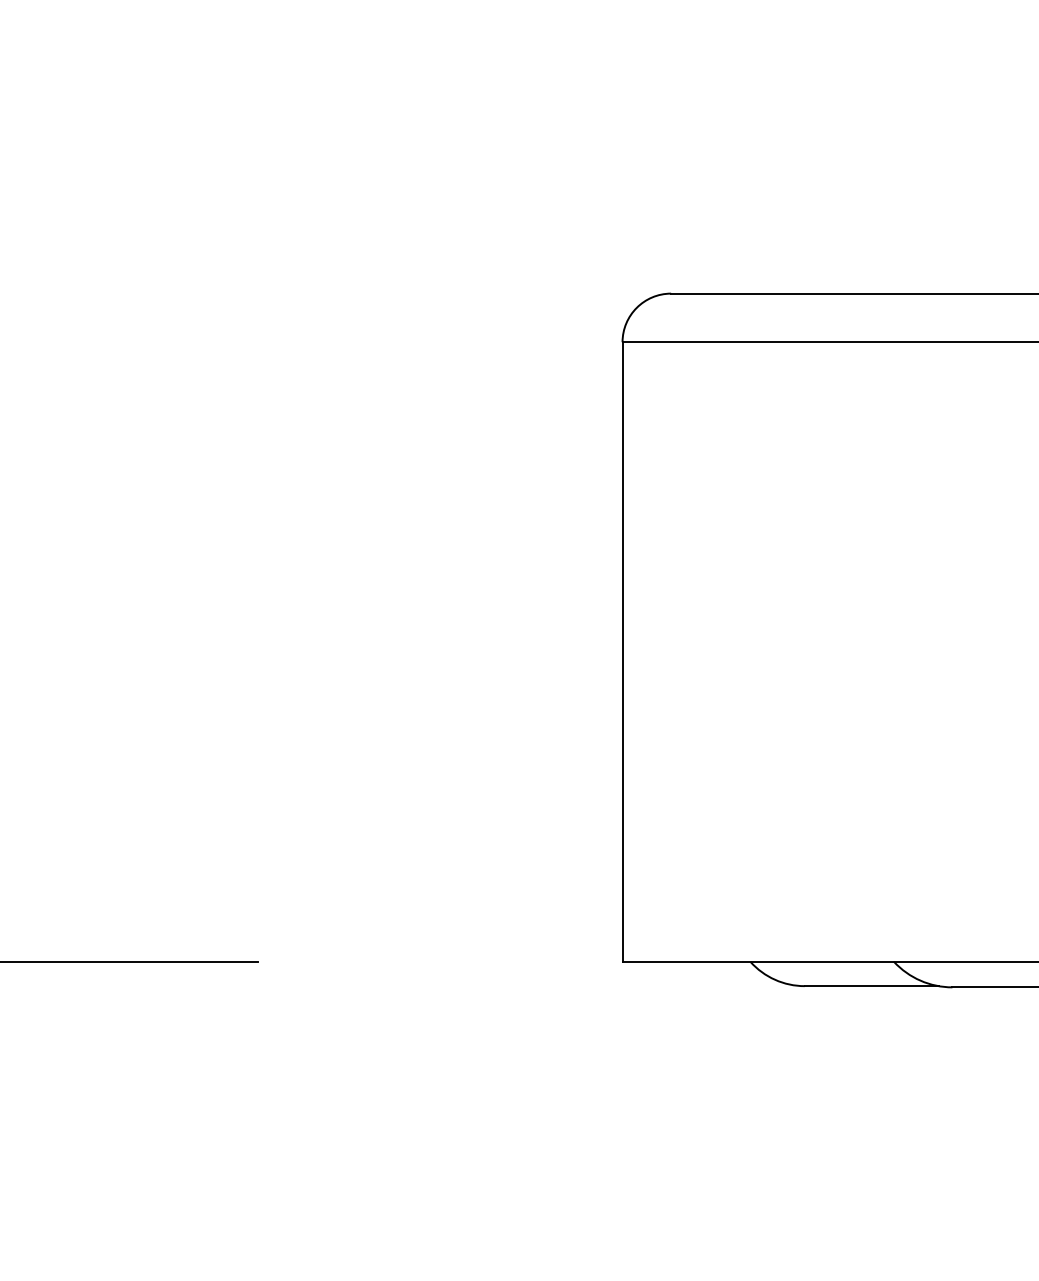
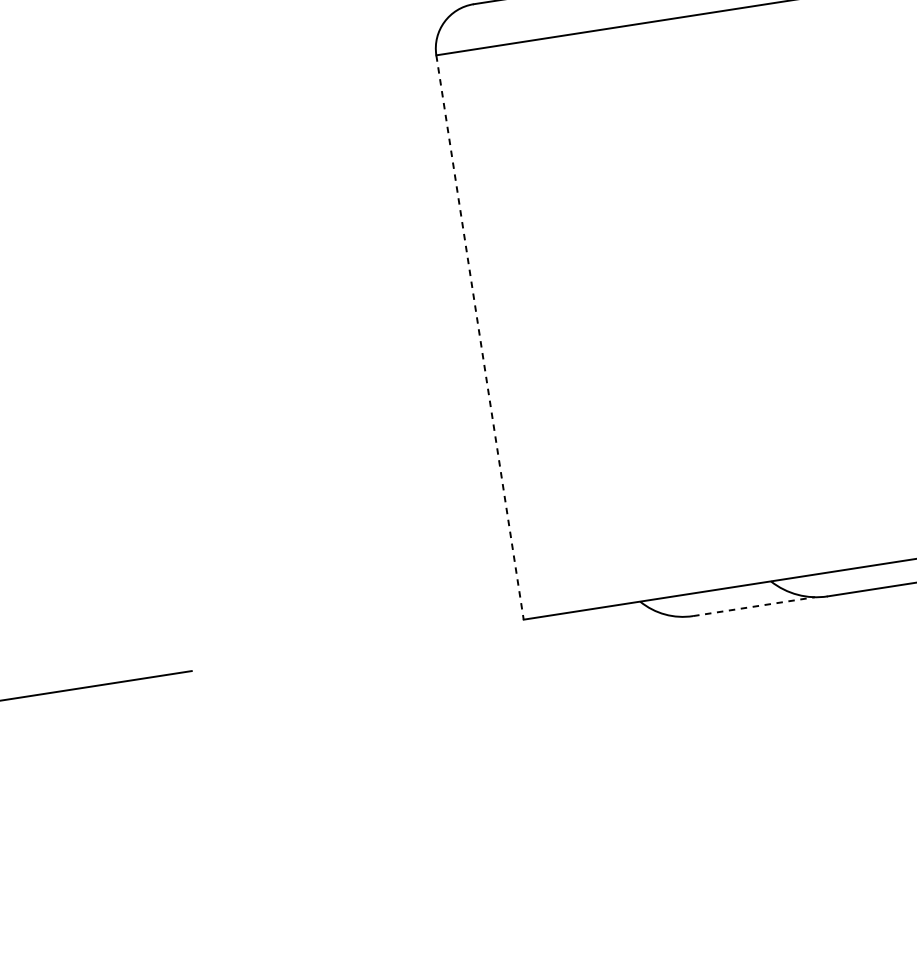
line: (622, 652) -> (480, 337), solid -> dashed
line: (871, 986) -> (753, 607), solid -> dashed

